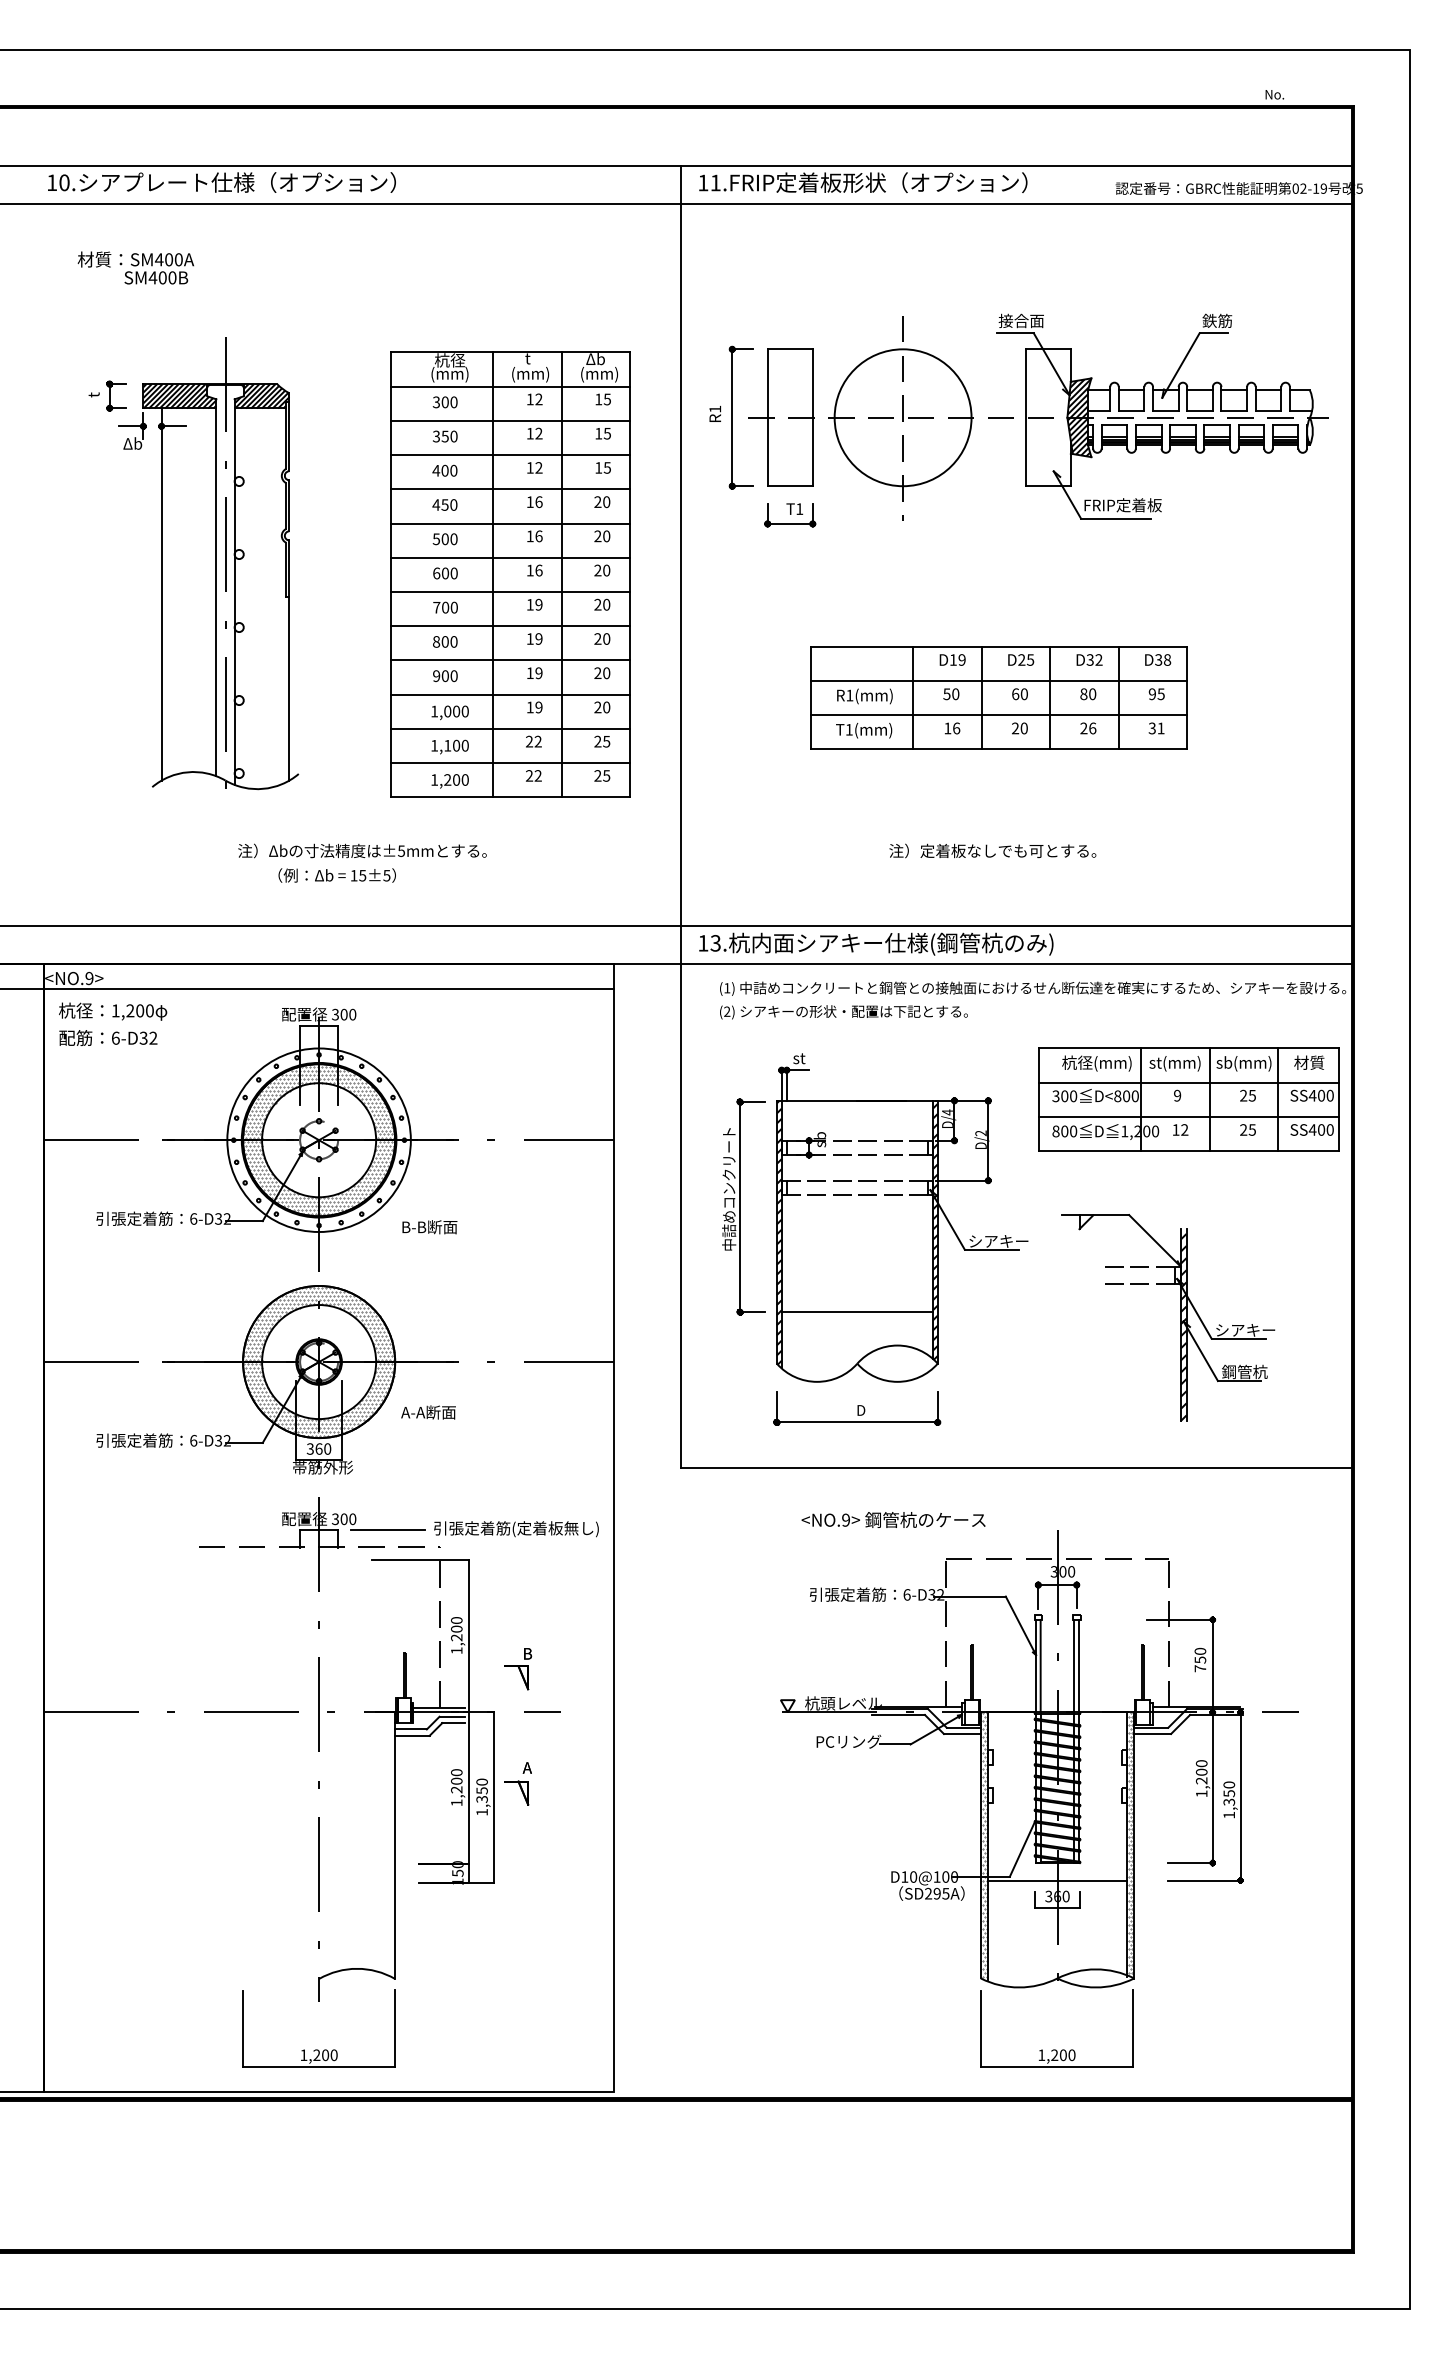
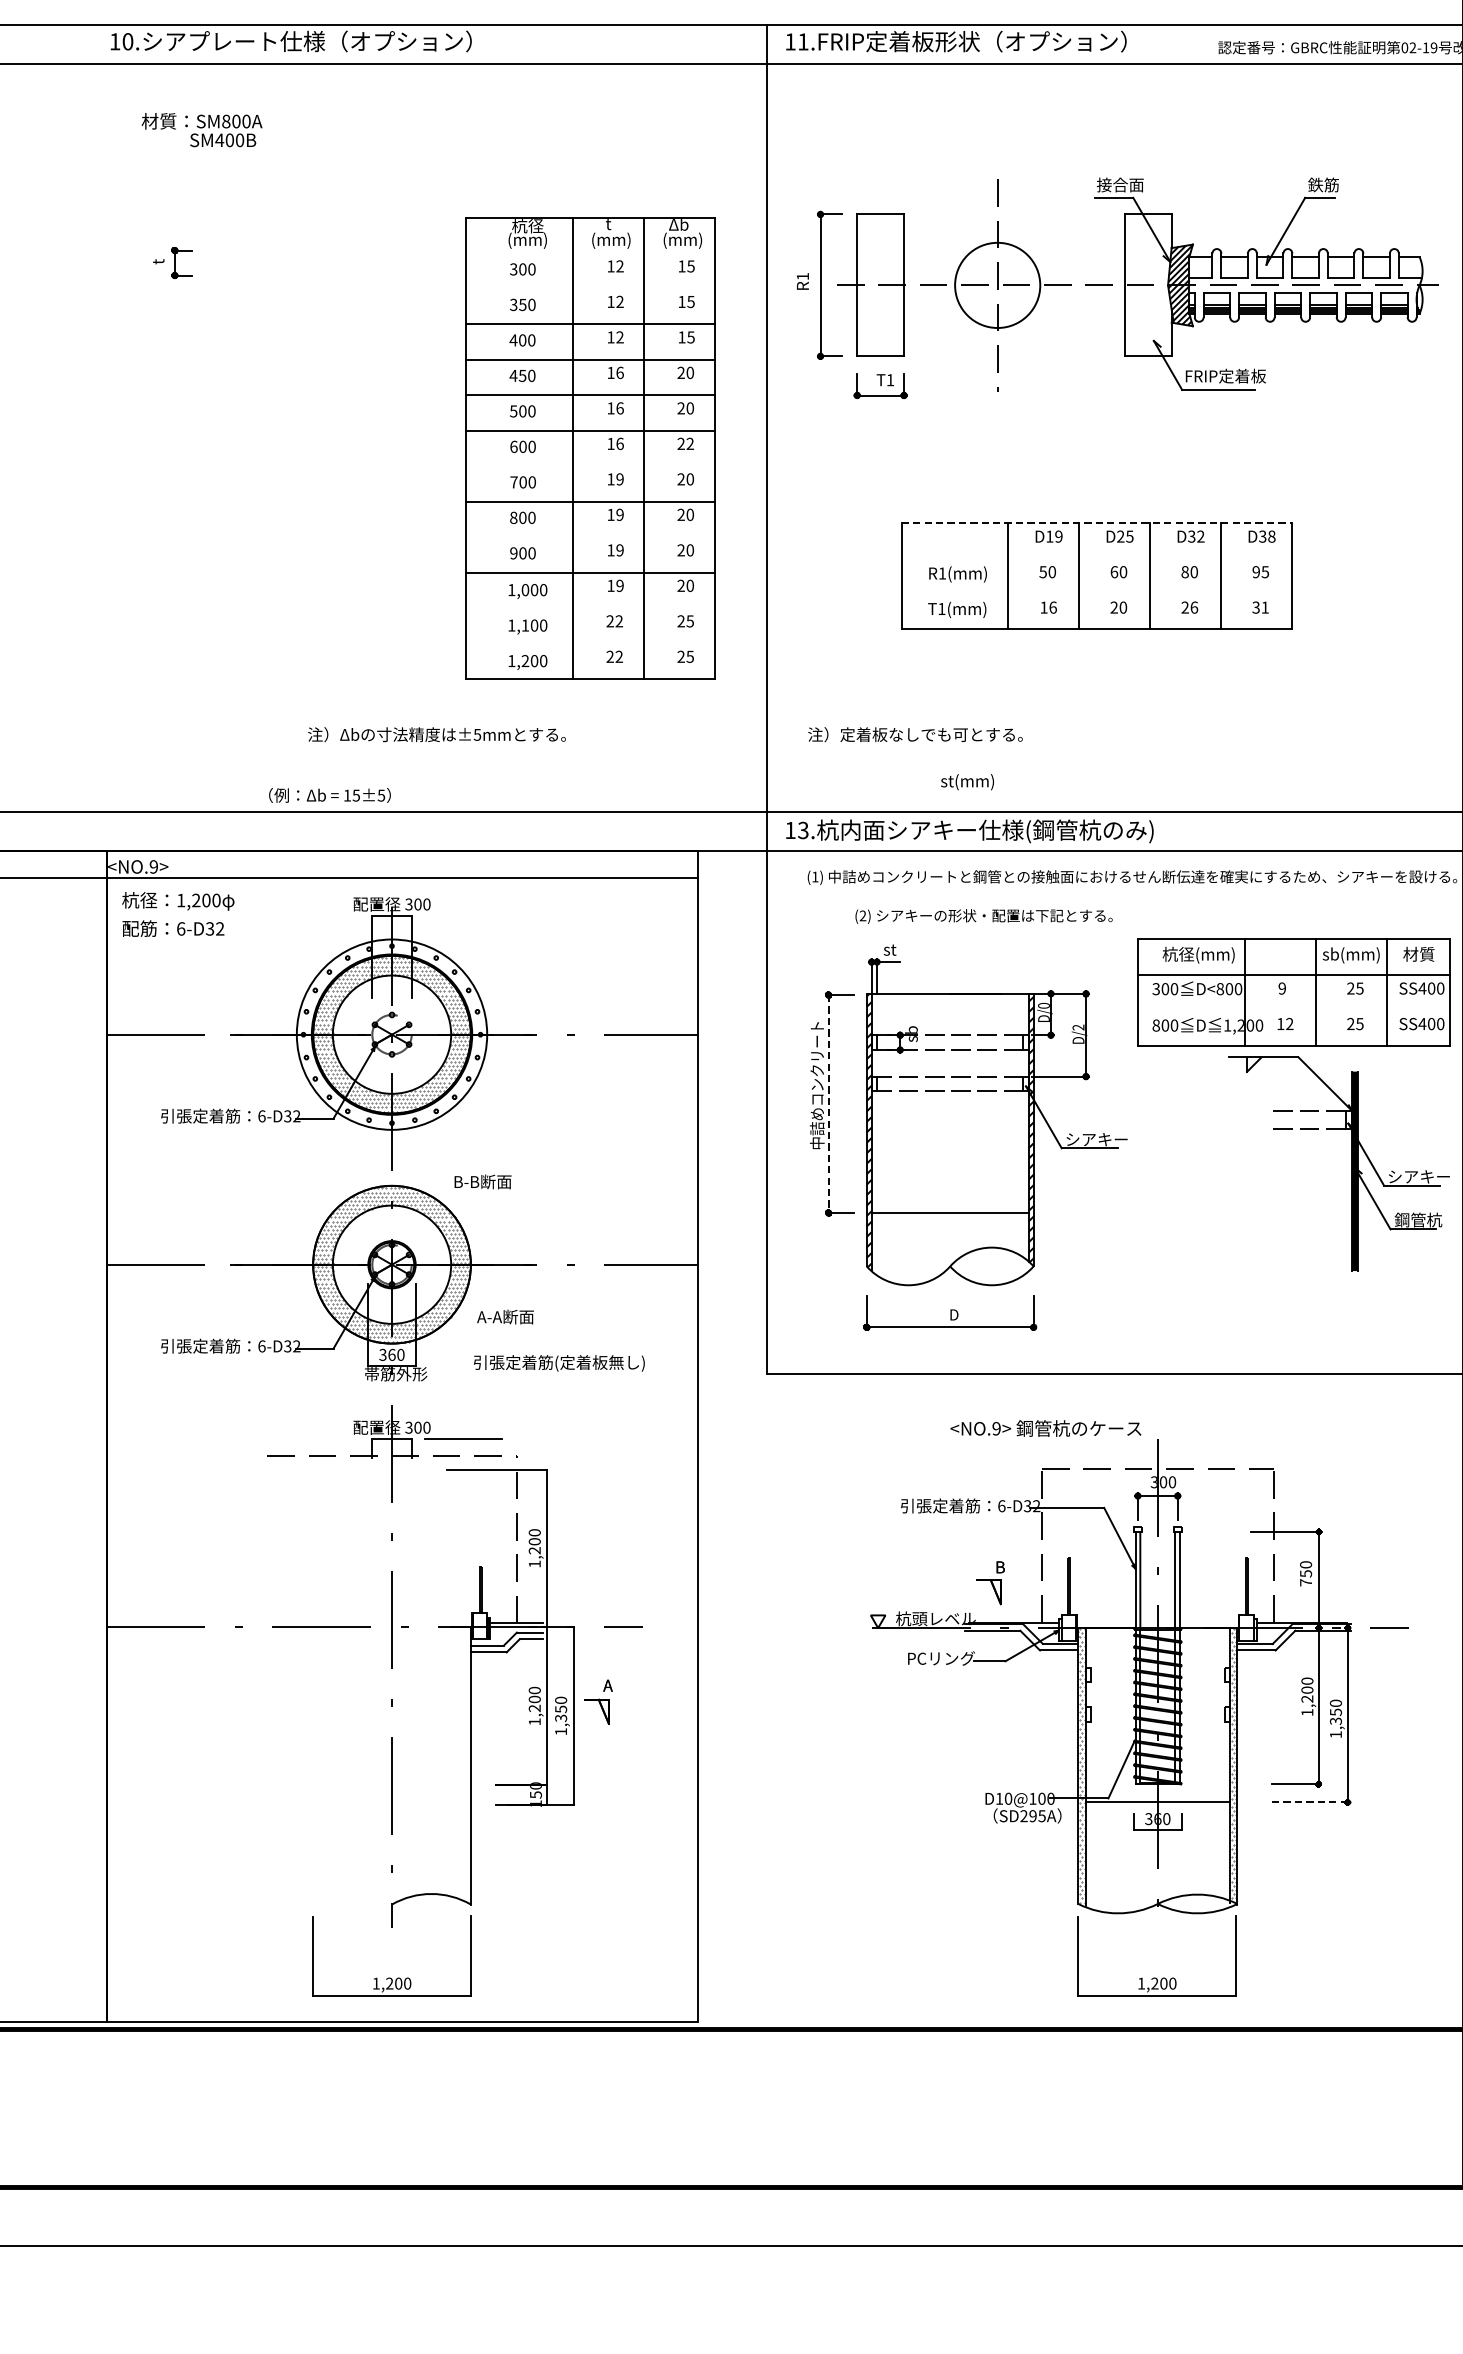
text: (159, 259) -> (226, 121), SM400A -> SM800A
line: (510, 386) -> (590, 252), removed
circle: (902, 417) -> (997, 285), size x0.6
line: (510, 420) -> (590, 288), removed
part: (208, 563) -> (277, 436), removed
text: (606, 570) -> (690, 443), 20 -> 22
line: (510, 592) -> (590, 466), removed
line: (999, 646) -> (1097, 522), solid -> dashed
line: (510, 660) -> (590, 537), removed
line: (998, 680) -> (1096, 557), removed
line: (998, 715) -> (1096, 594), removed
line: (510, 728) -> (590, 607), removed
line: (510, 763) -> (590, 643), removed
text: (992, 850) -> (915, 734), moved
text: (336, 875) -> (329, 795), moved
text: (843, 1012) -> (983, 916), moved
text: (1174, 1063) -> (966, 781), moved
text: (947, 1112) -> (1043, 1005), D/4 -> D/0
line: (1188, 1116) -> (1293, 1010), removed
line: (740, 1207) -> (829, 1104), solid -> dashed
text: (429, 1227) -> (482, 1182), moved
part: (1180, 1317) -> (1351, 1163), moved
text: (893, 1519) -> (1045, 1428), moved
text: (516, 1529) -> (559, 1363), moved
part: (518, 1669) -> (990, 1583), moved
line: (1204, 1880) -> (1310, 1802), solid -> dashed

